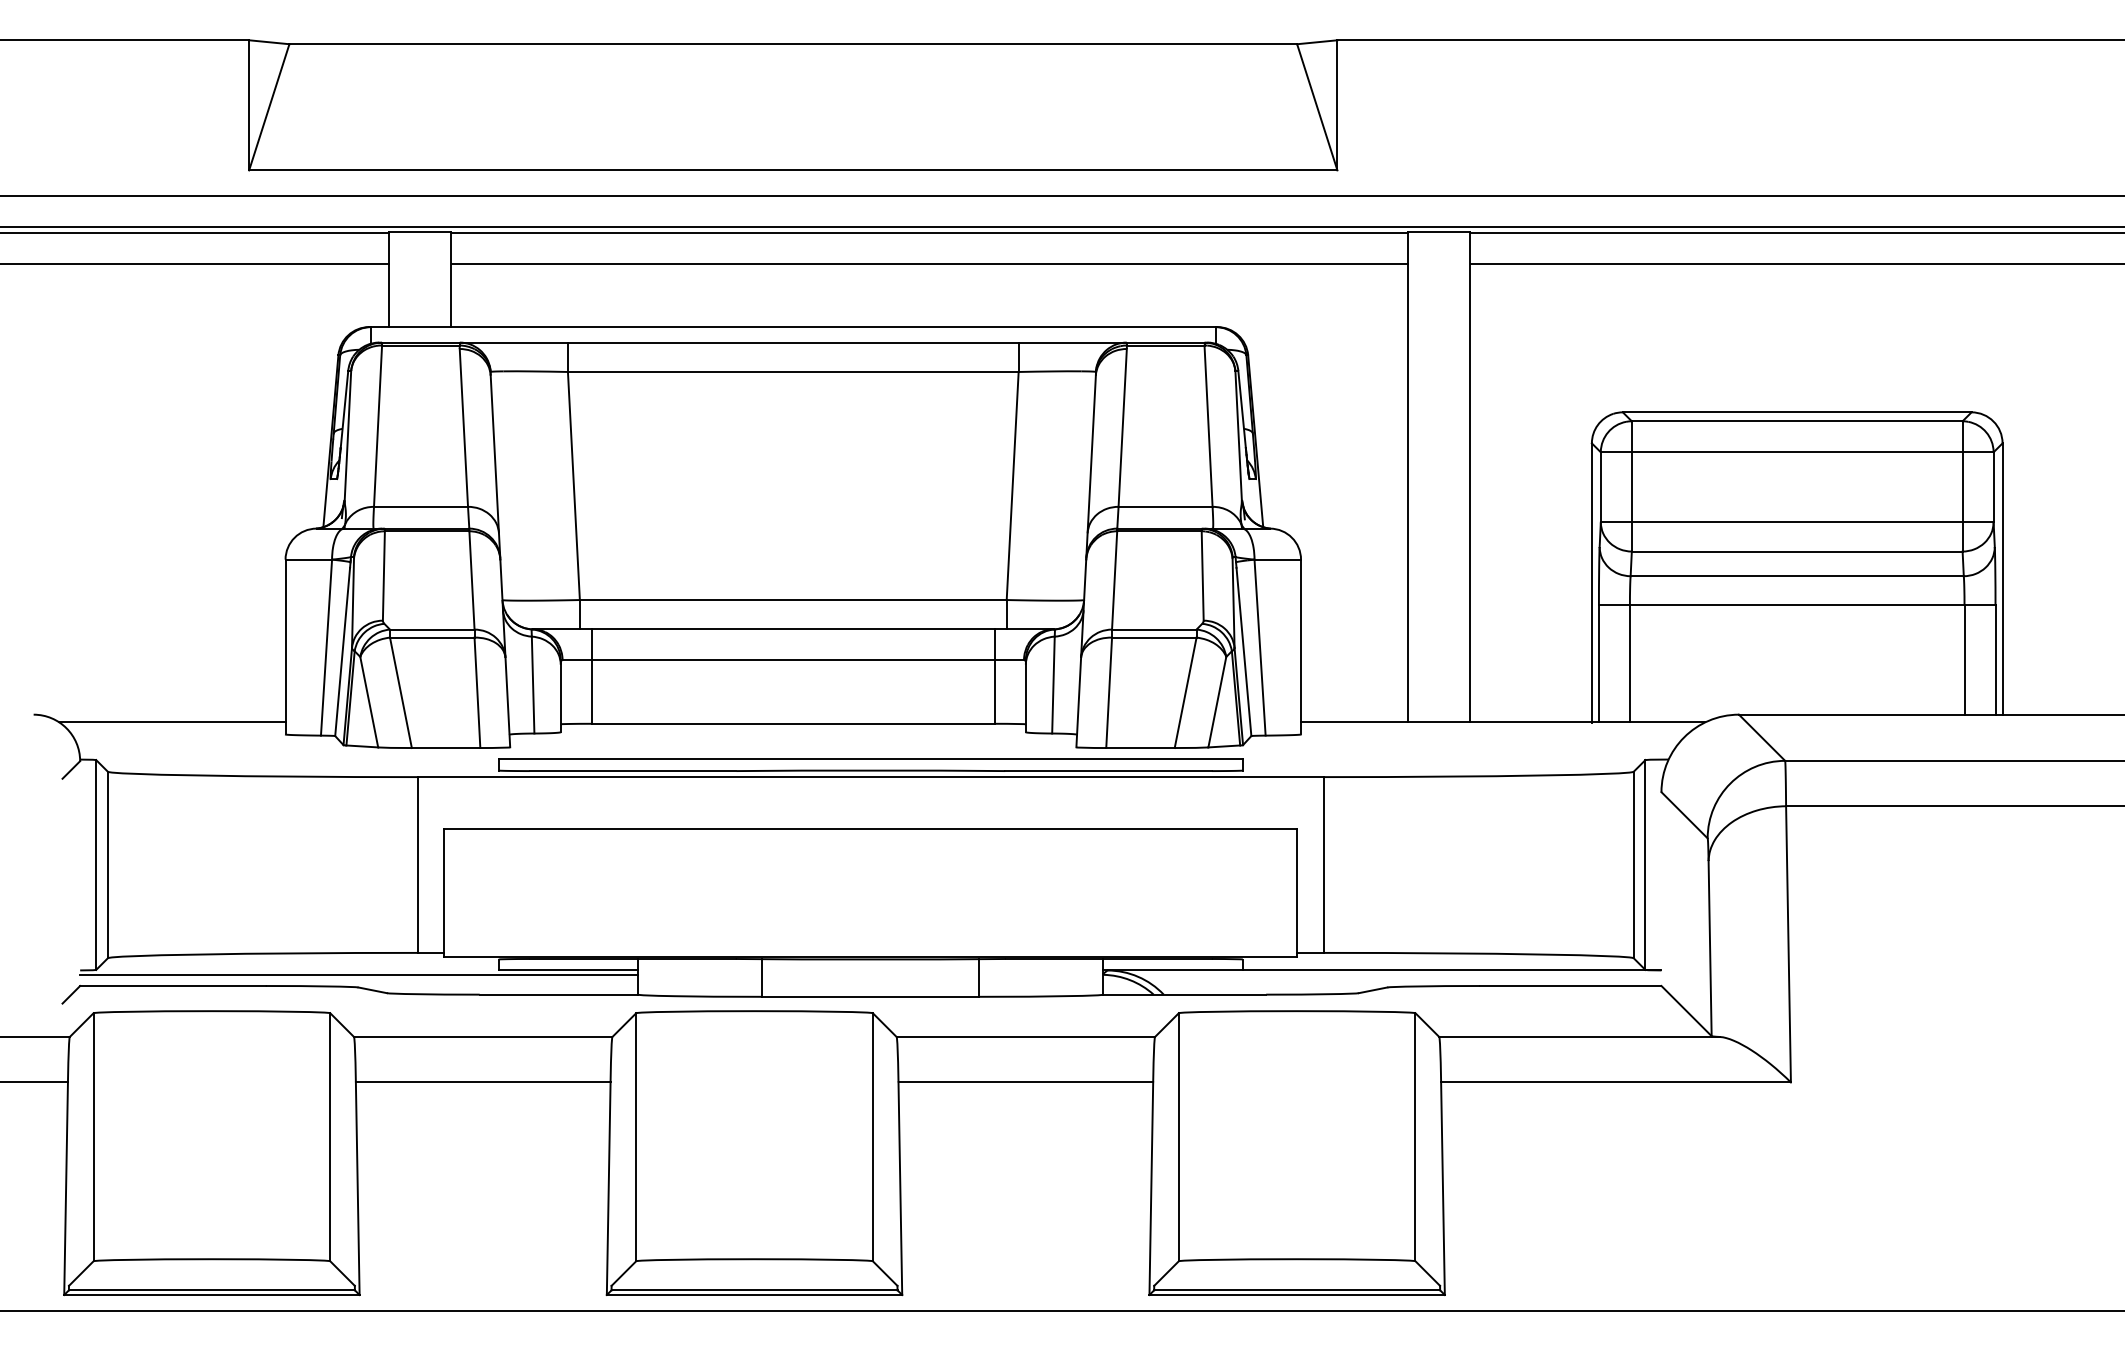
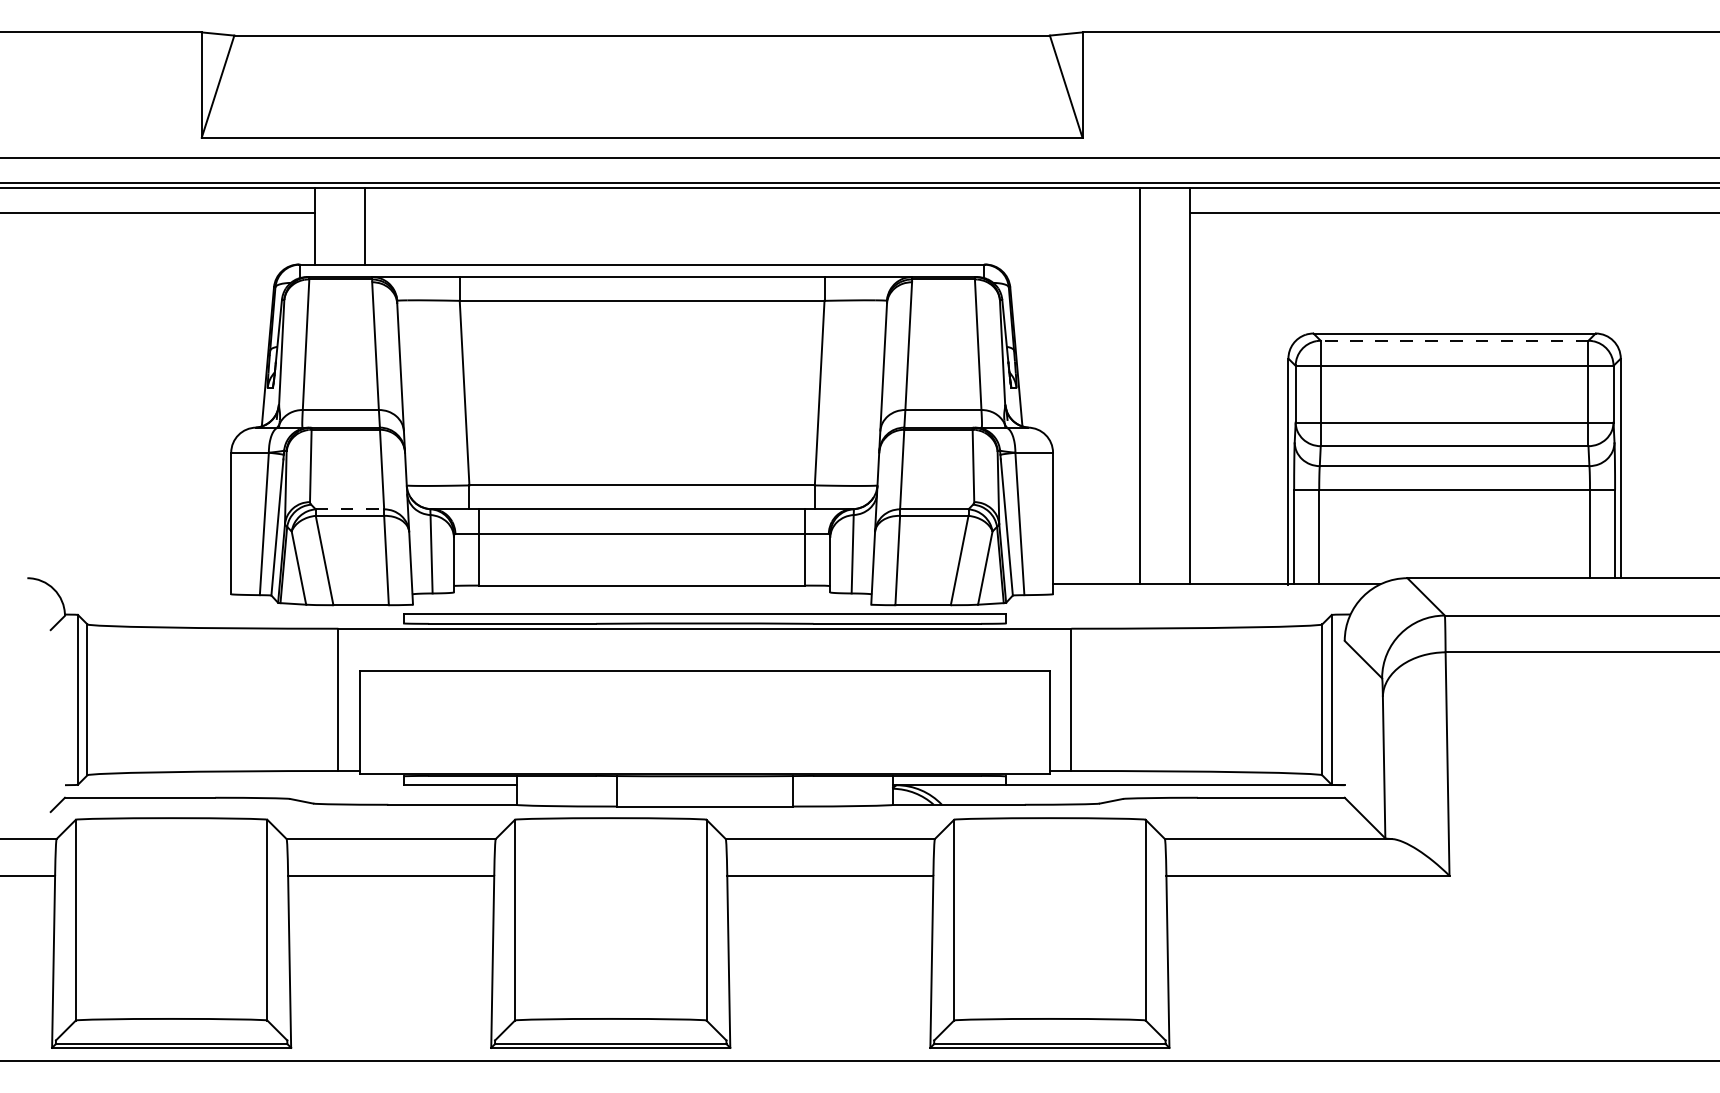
line: (929, 263) -> (752, 213), removed
line: (1796, 421) -> (1454, 340), solid -> dashed
line: (432, 629) -> (350, 509), solid -> dashed
line: (172, 722) -> (139, 584), removed
line: (359, 974) -> (291, 788), removed

